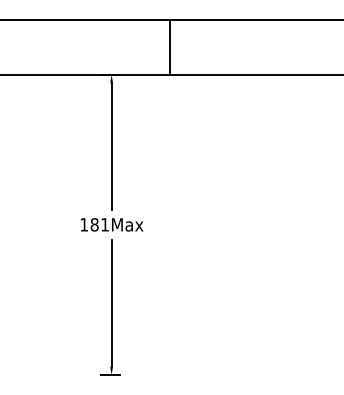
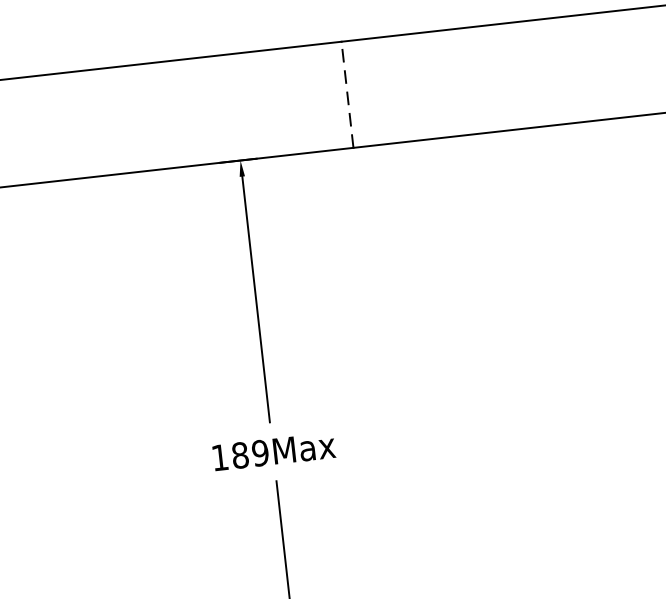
line: (169, 46) -> (346, 93), solid -> dashed
text: (105, 224) -> (261, 452), 181Max -> 189Max

